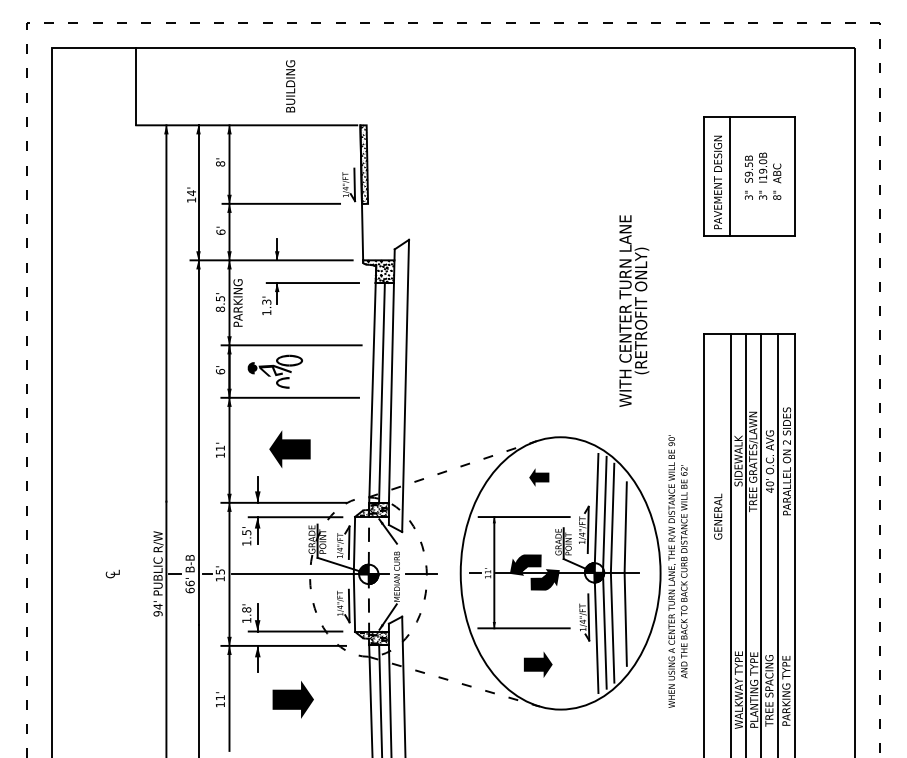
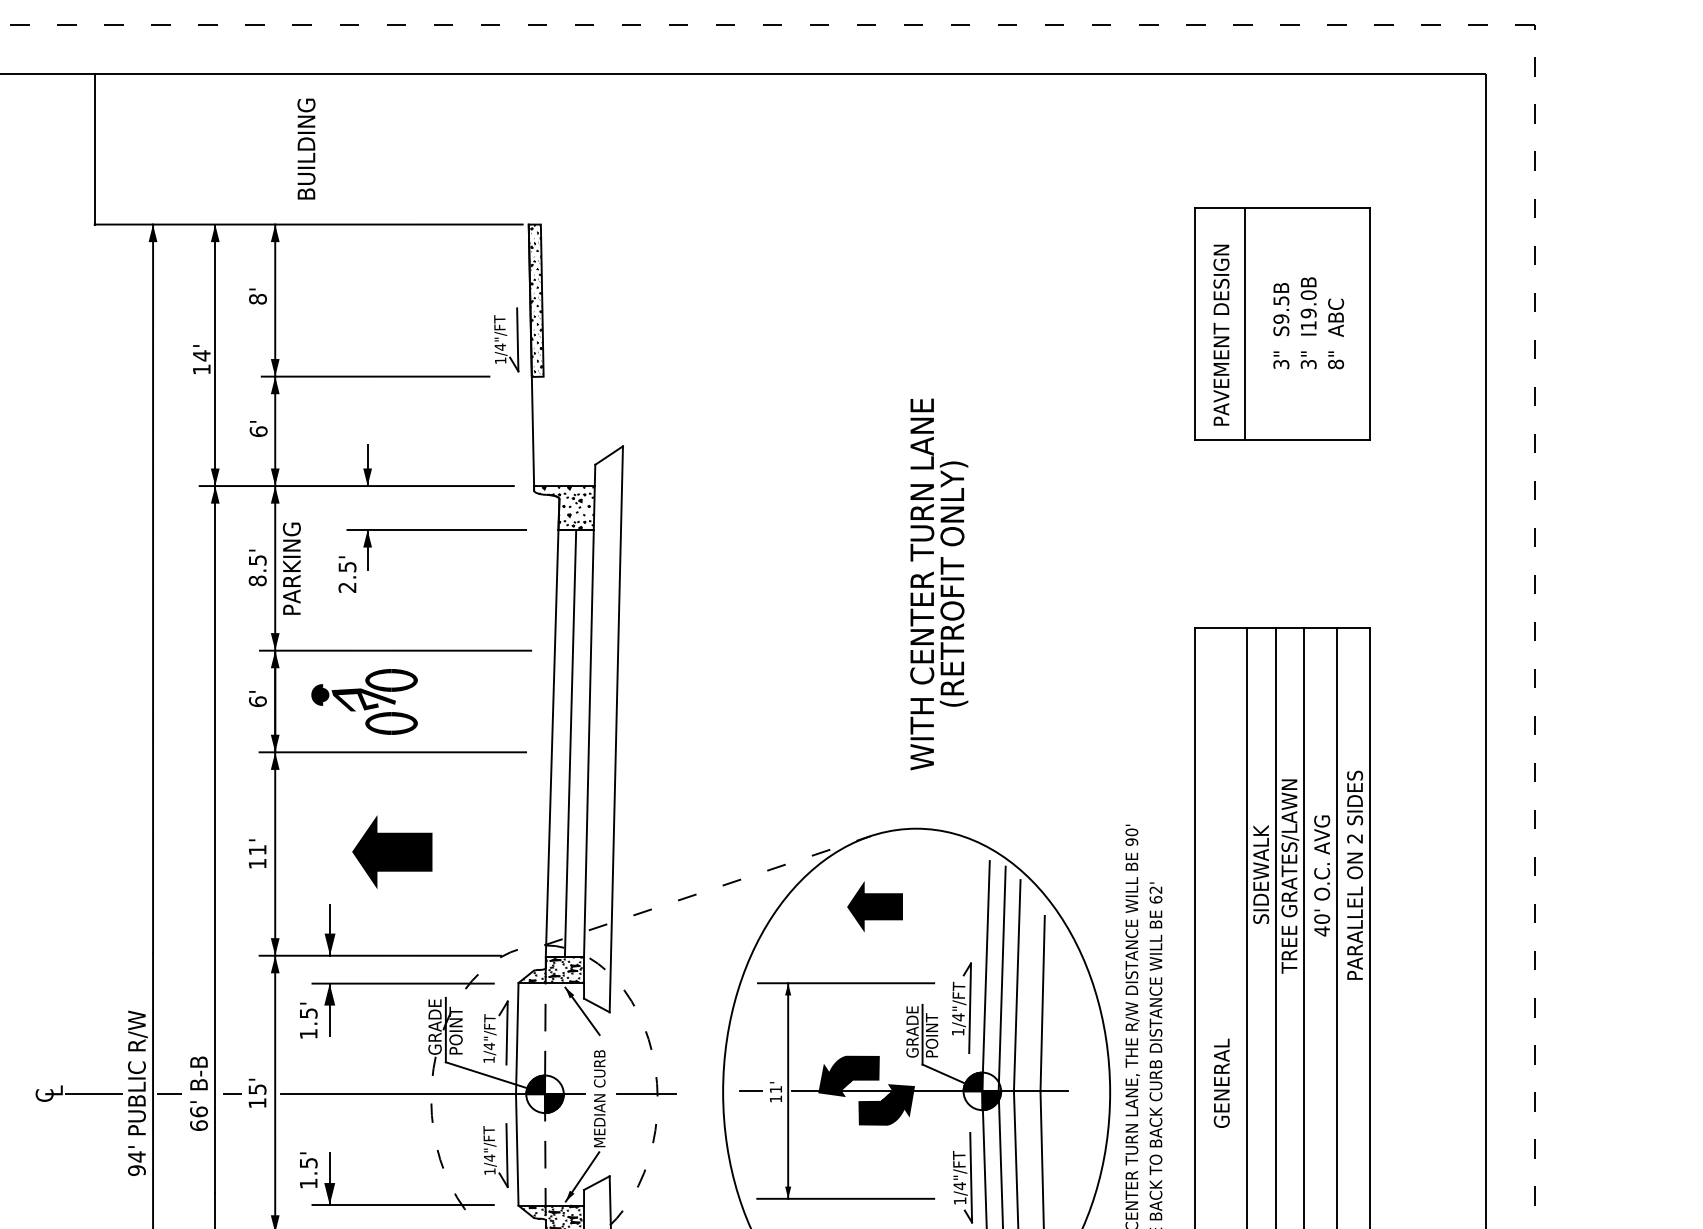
text: (290, 86) -> (306, 149), moved
text: (266, 307) -> (346, 577), 1.3' -> 2.5'
text: (634, 310) -> (939, 583), moved
fill: (296, 382) -> (405, 722), added
part: (539, 477) -> (875, 906), size x1.43
text: (718, 516) -> (1222, 1082), moved
line: (135, 574) -> (93, 1094), added
text: (246, 609) -> (308, 1162), 1.8' -> 1.5'

